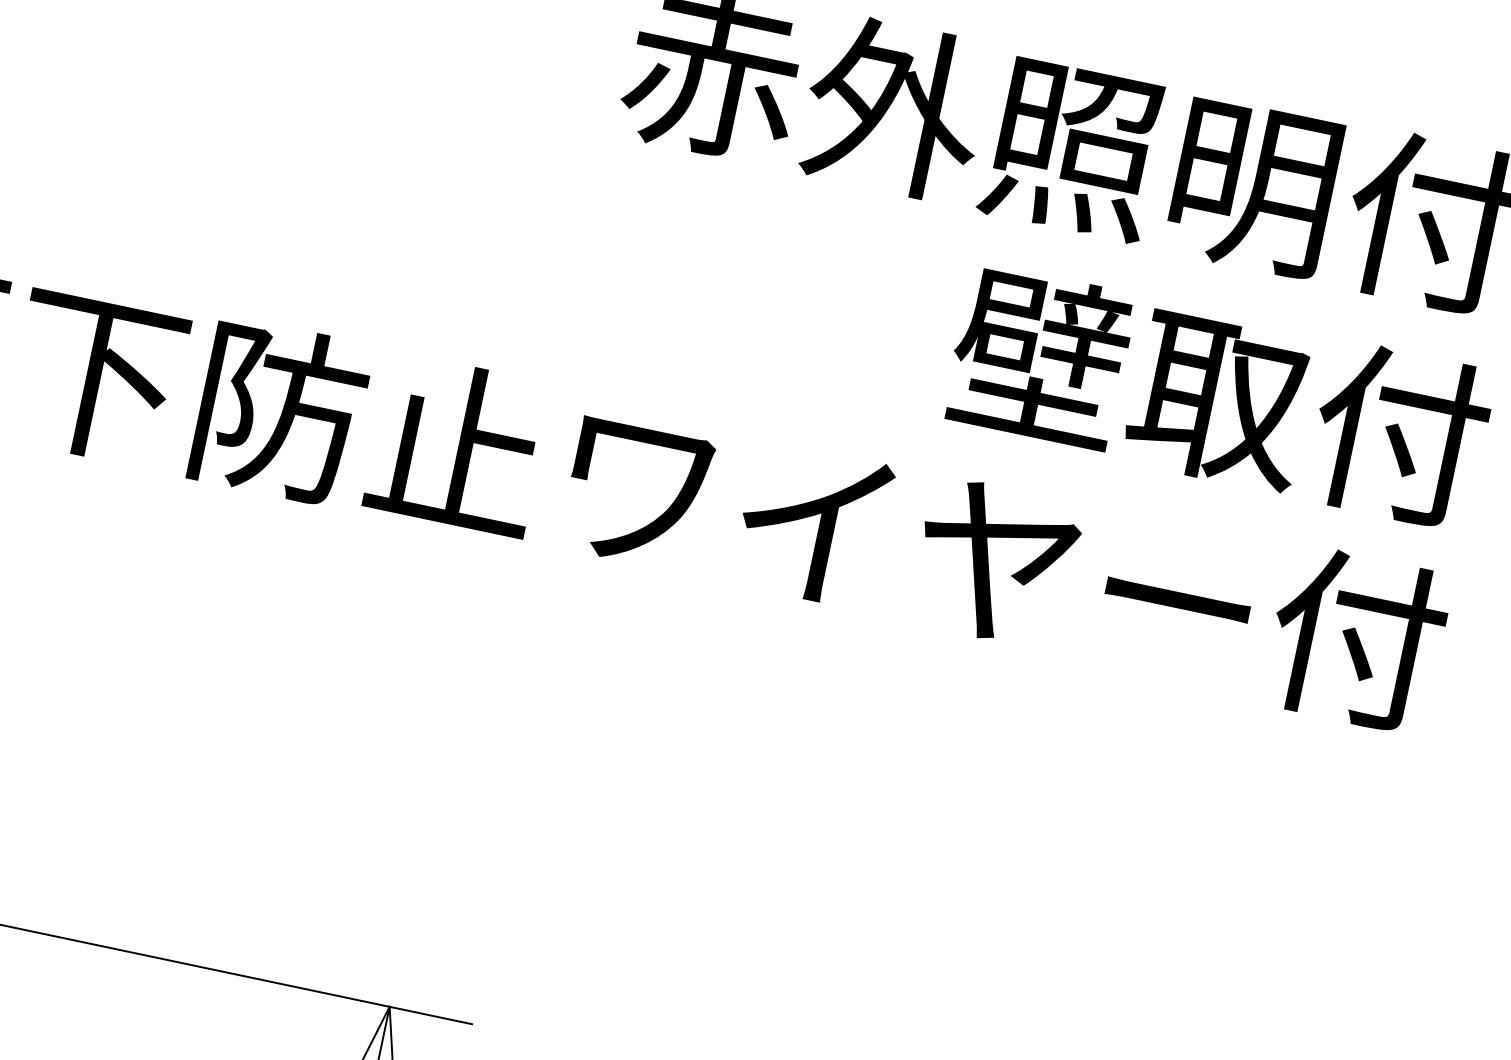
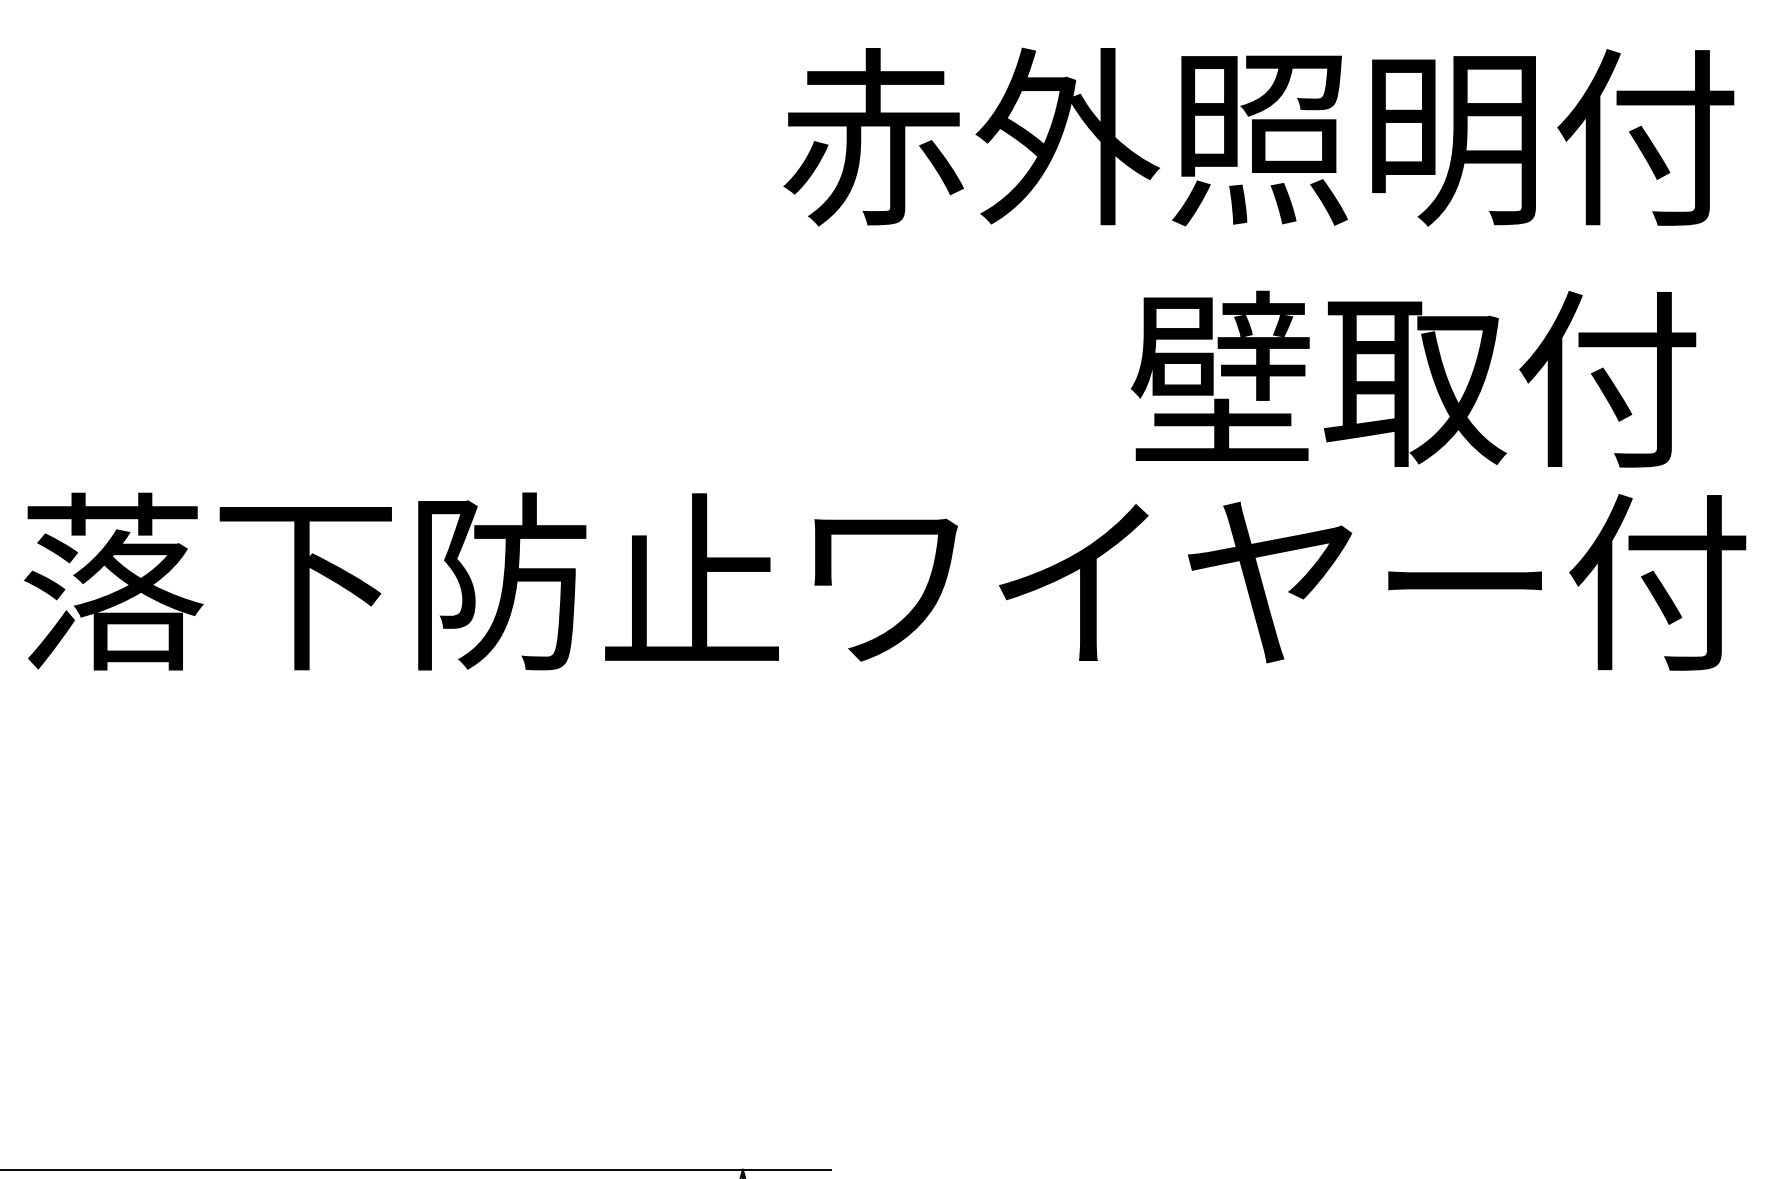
text: (1219, 396) -> (1413, 378), moved

